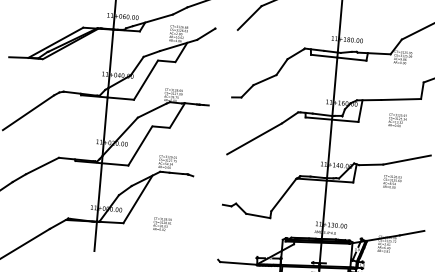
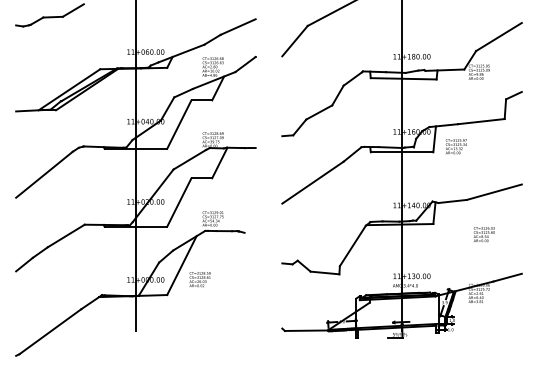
text: (396, 120) -> (455, 146), moved
text: (391, 181) -> (483, 234), moved
text: (161, 224) -> (199, 279), moved

